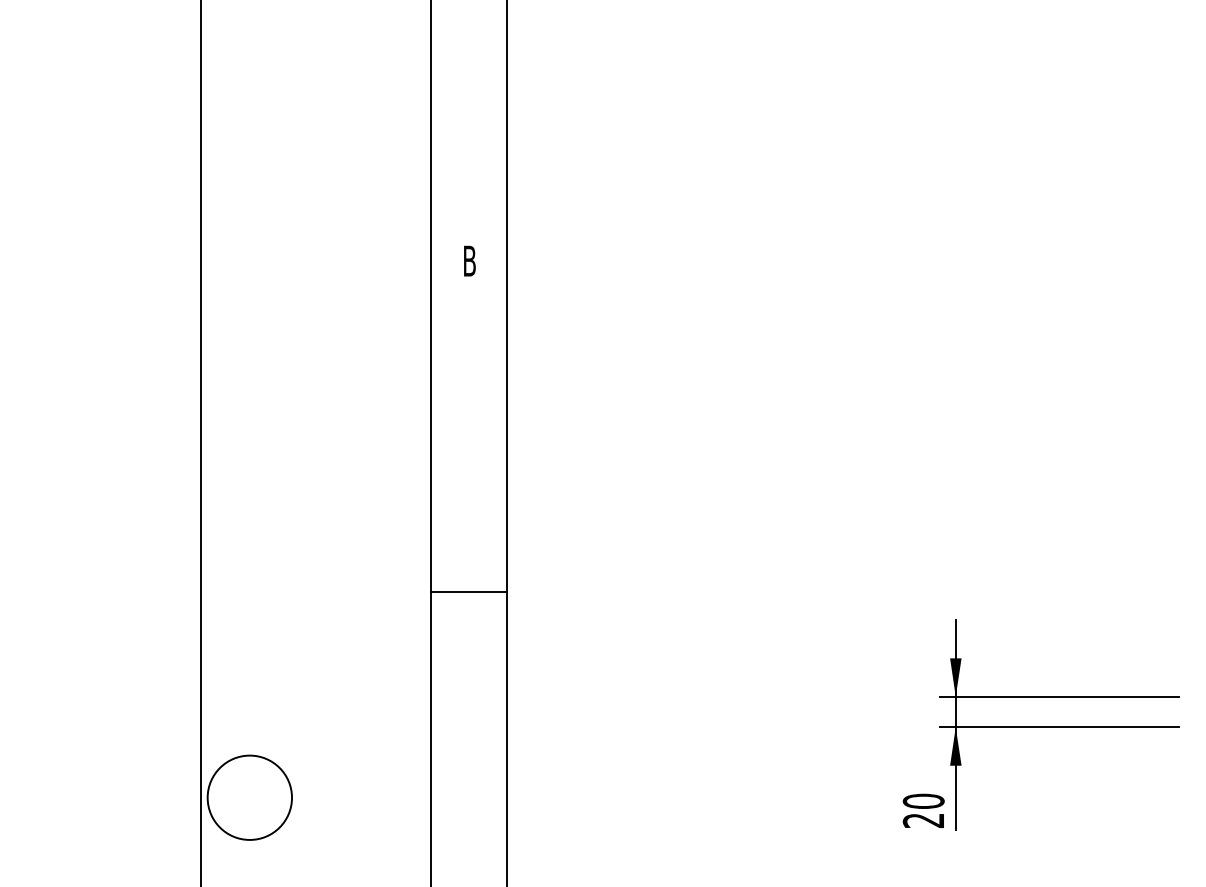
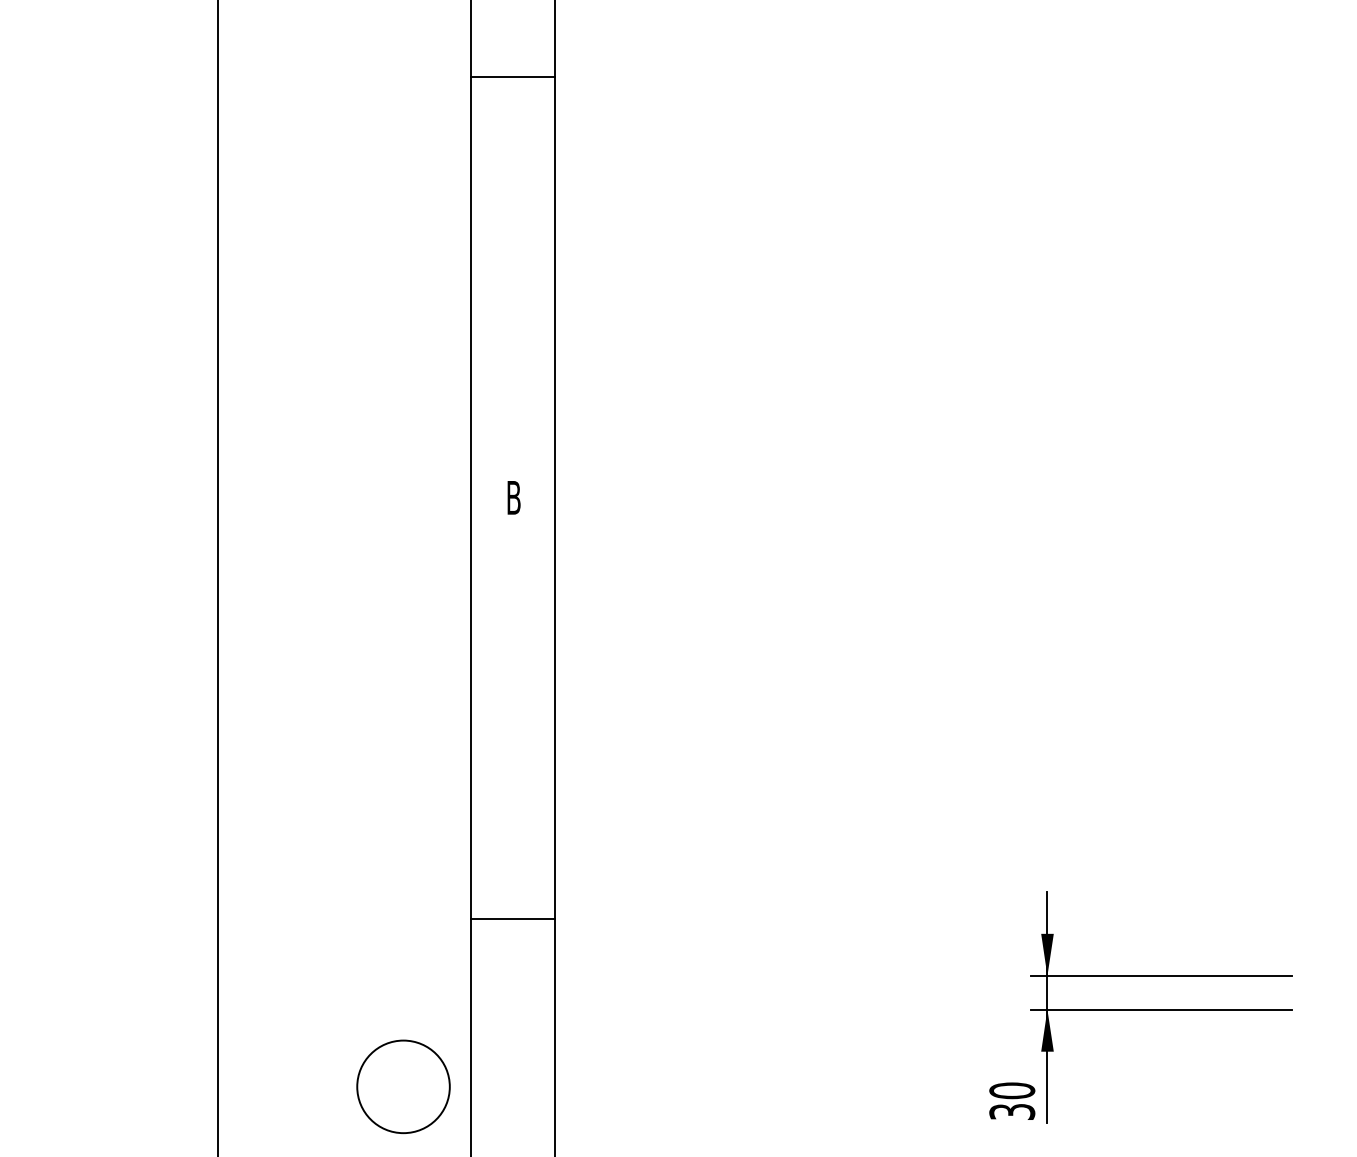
line: (468, 591) -> (512, 918), moved
circle: (249, 797) -> (403, 1086), moved
text: (923, 821) -> (1012, 1112), 20 -> 30

